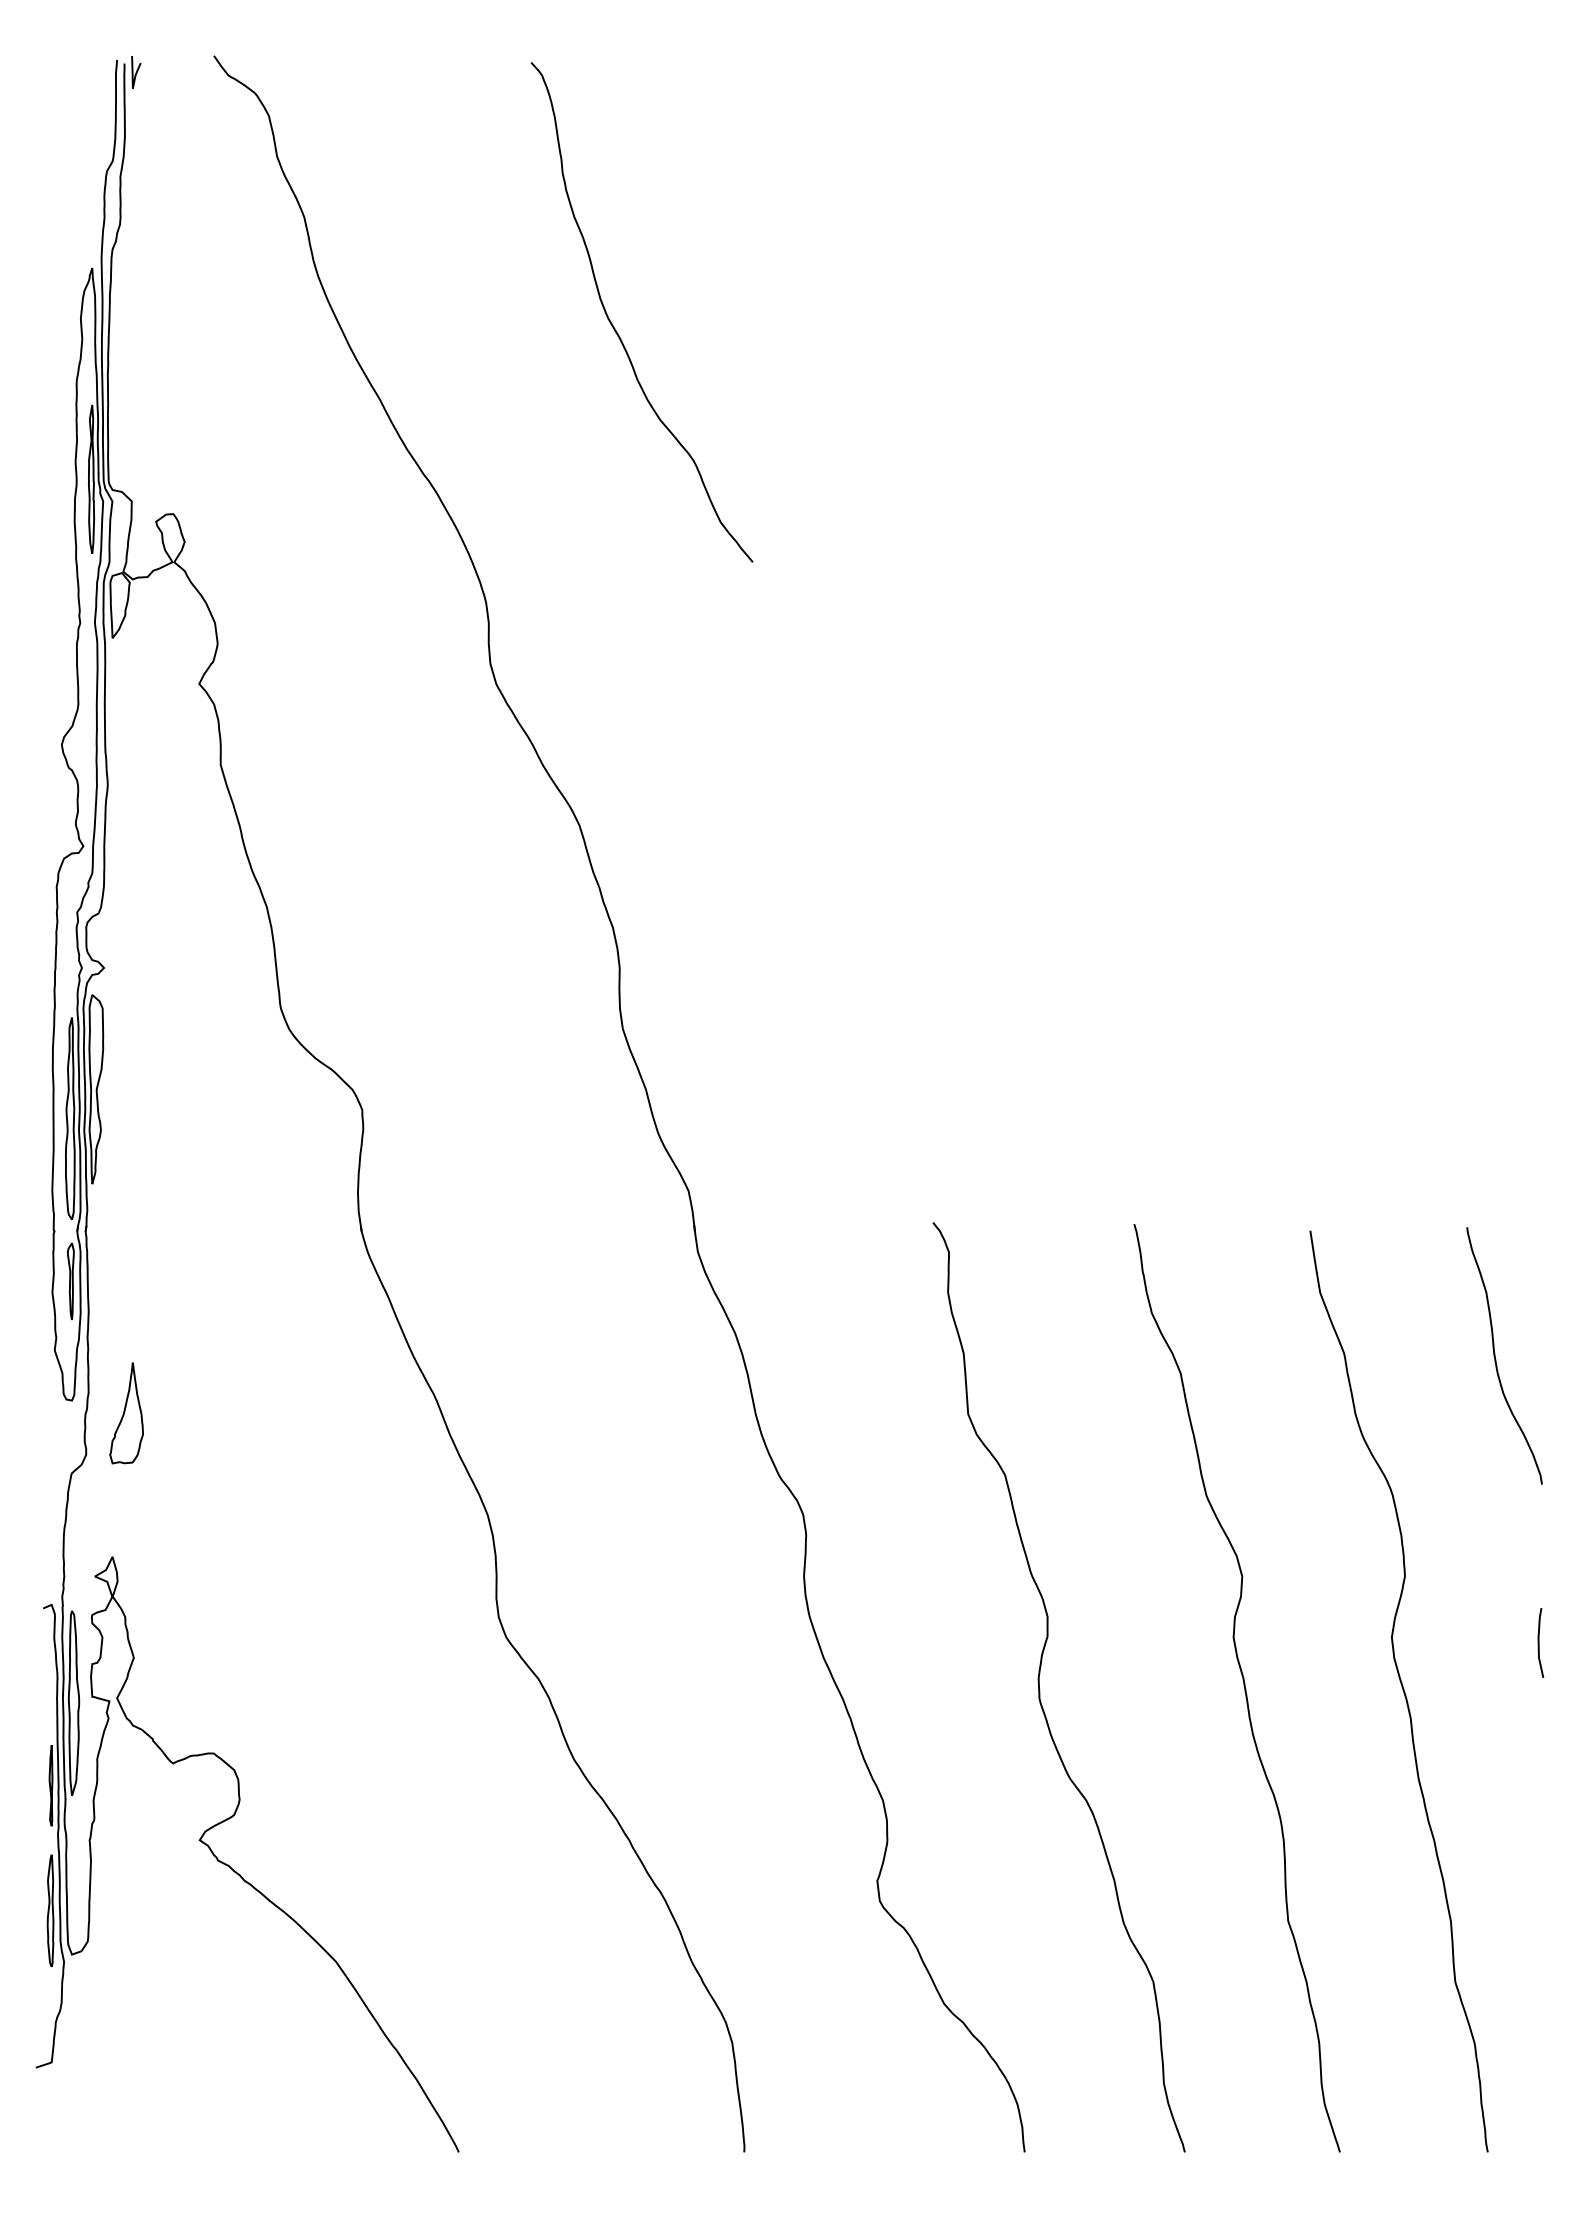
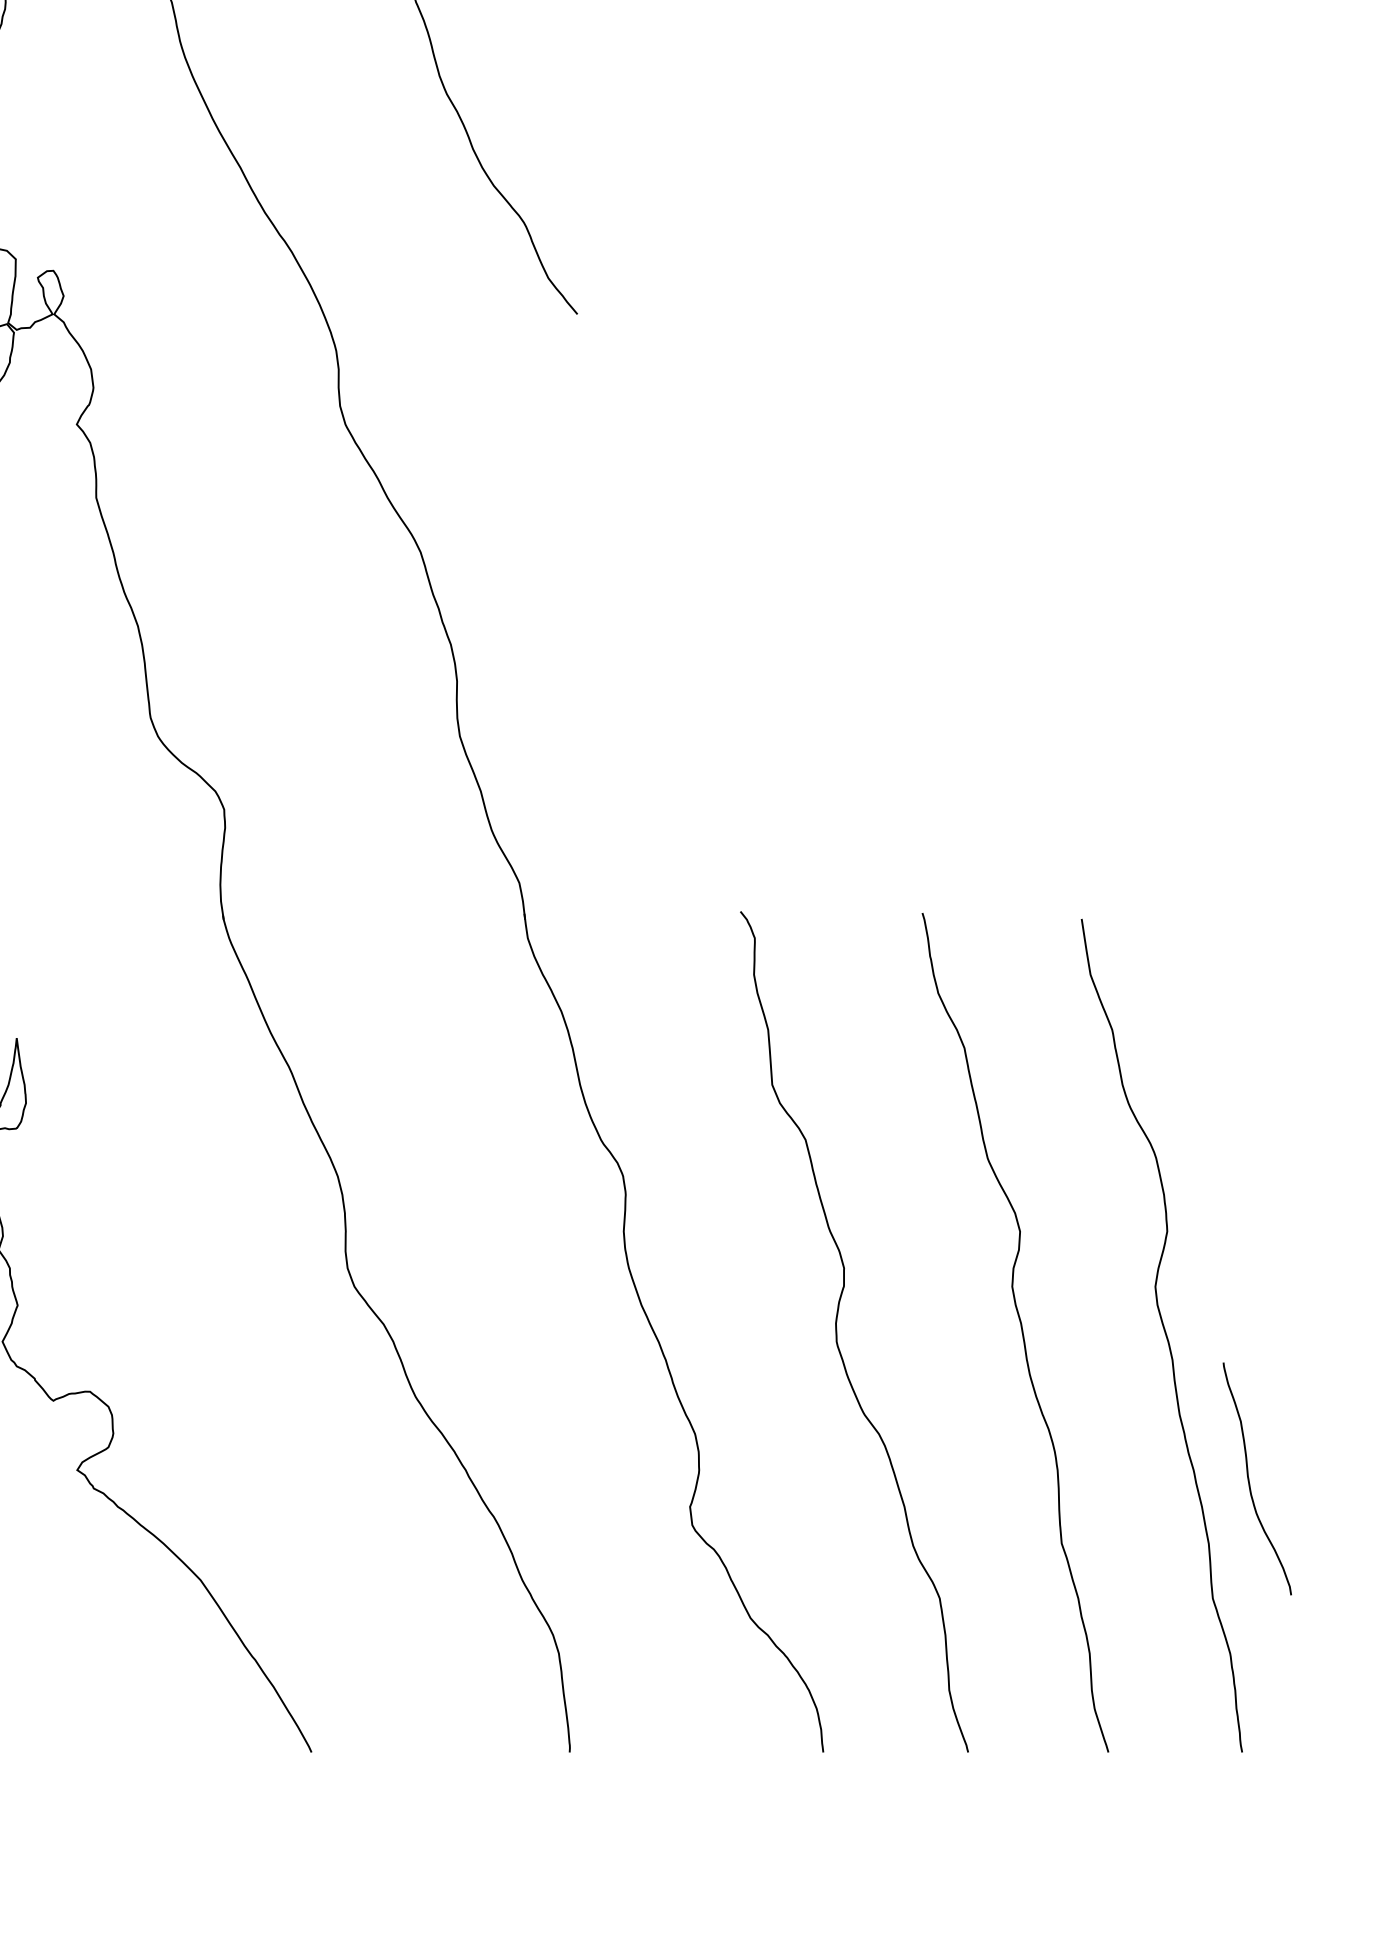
curve: (1496, 1359) -> (1250, 1482), moved
curve: (1539, 1642) -> (1288, 1291), removed

